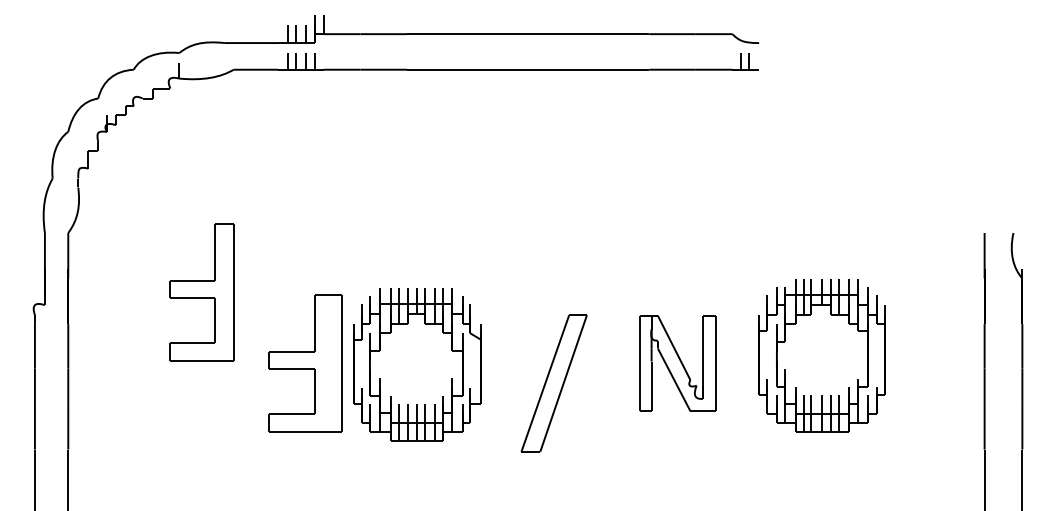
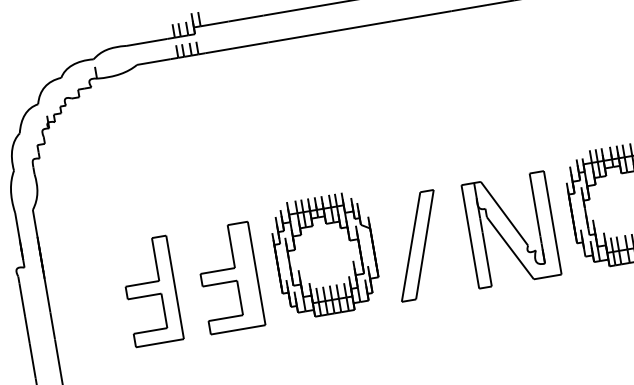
part: (201, 292) -> (150, 291), moved
part: (677, 363) -> (511, 229), size x1.43
part: (417, 364) -> (325, 255), moved
part: (553, 383) -> (417, 245), moved

